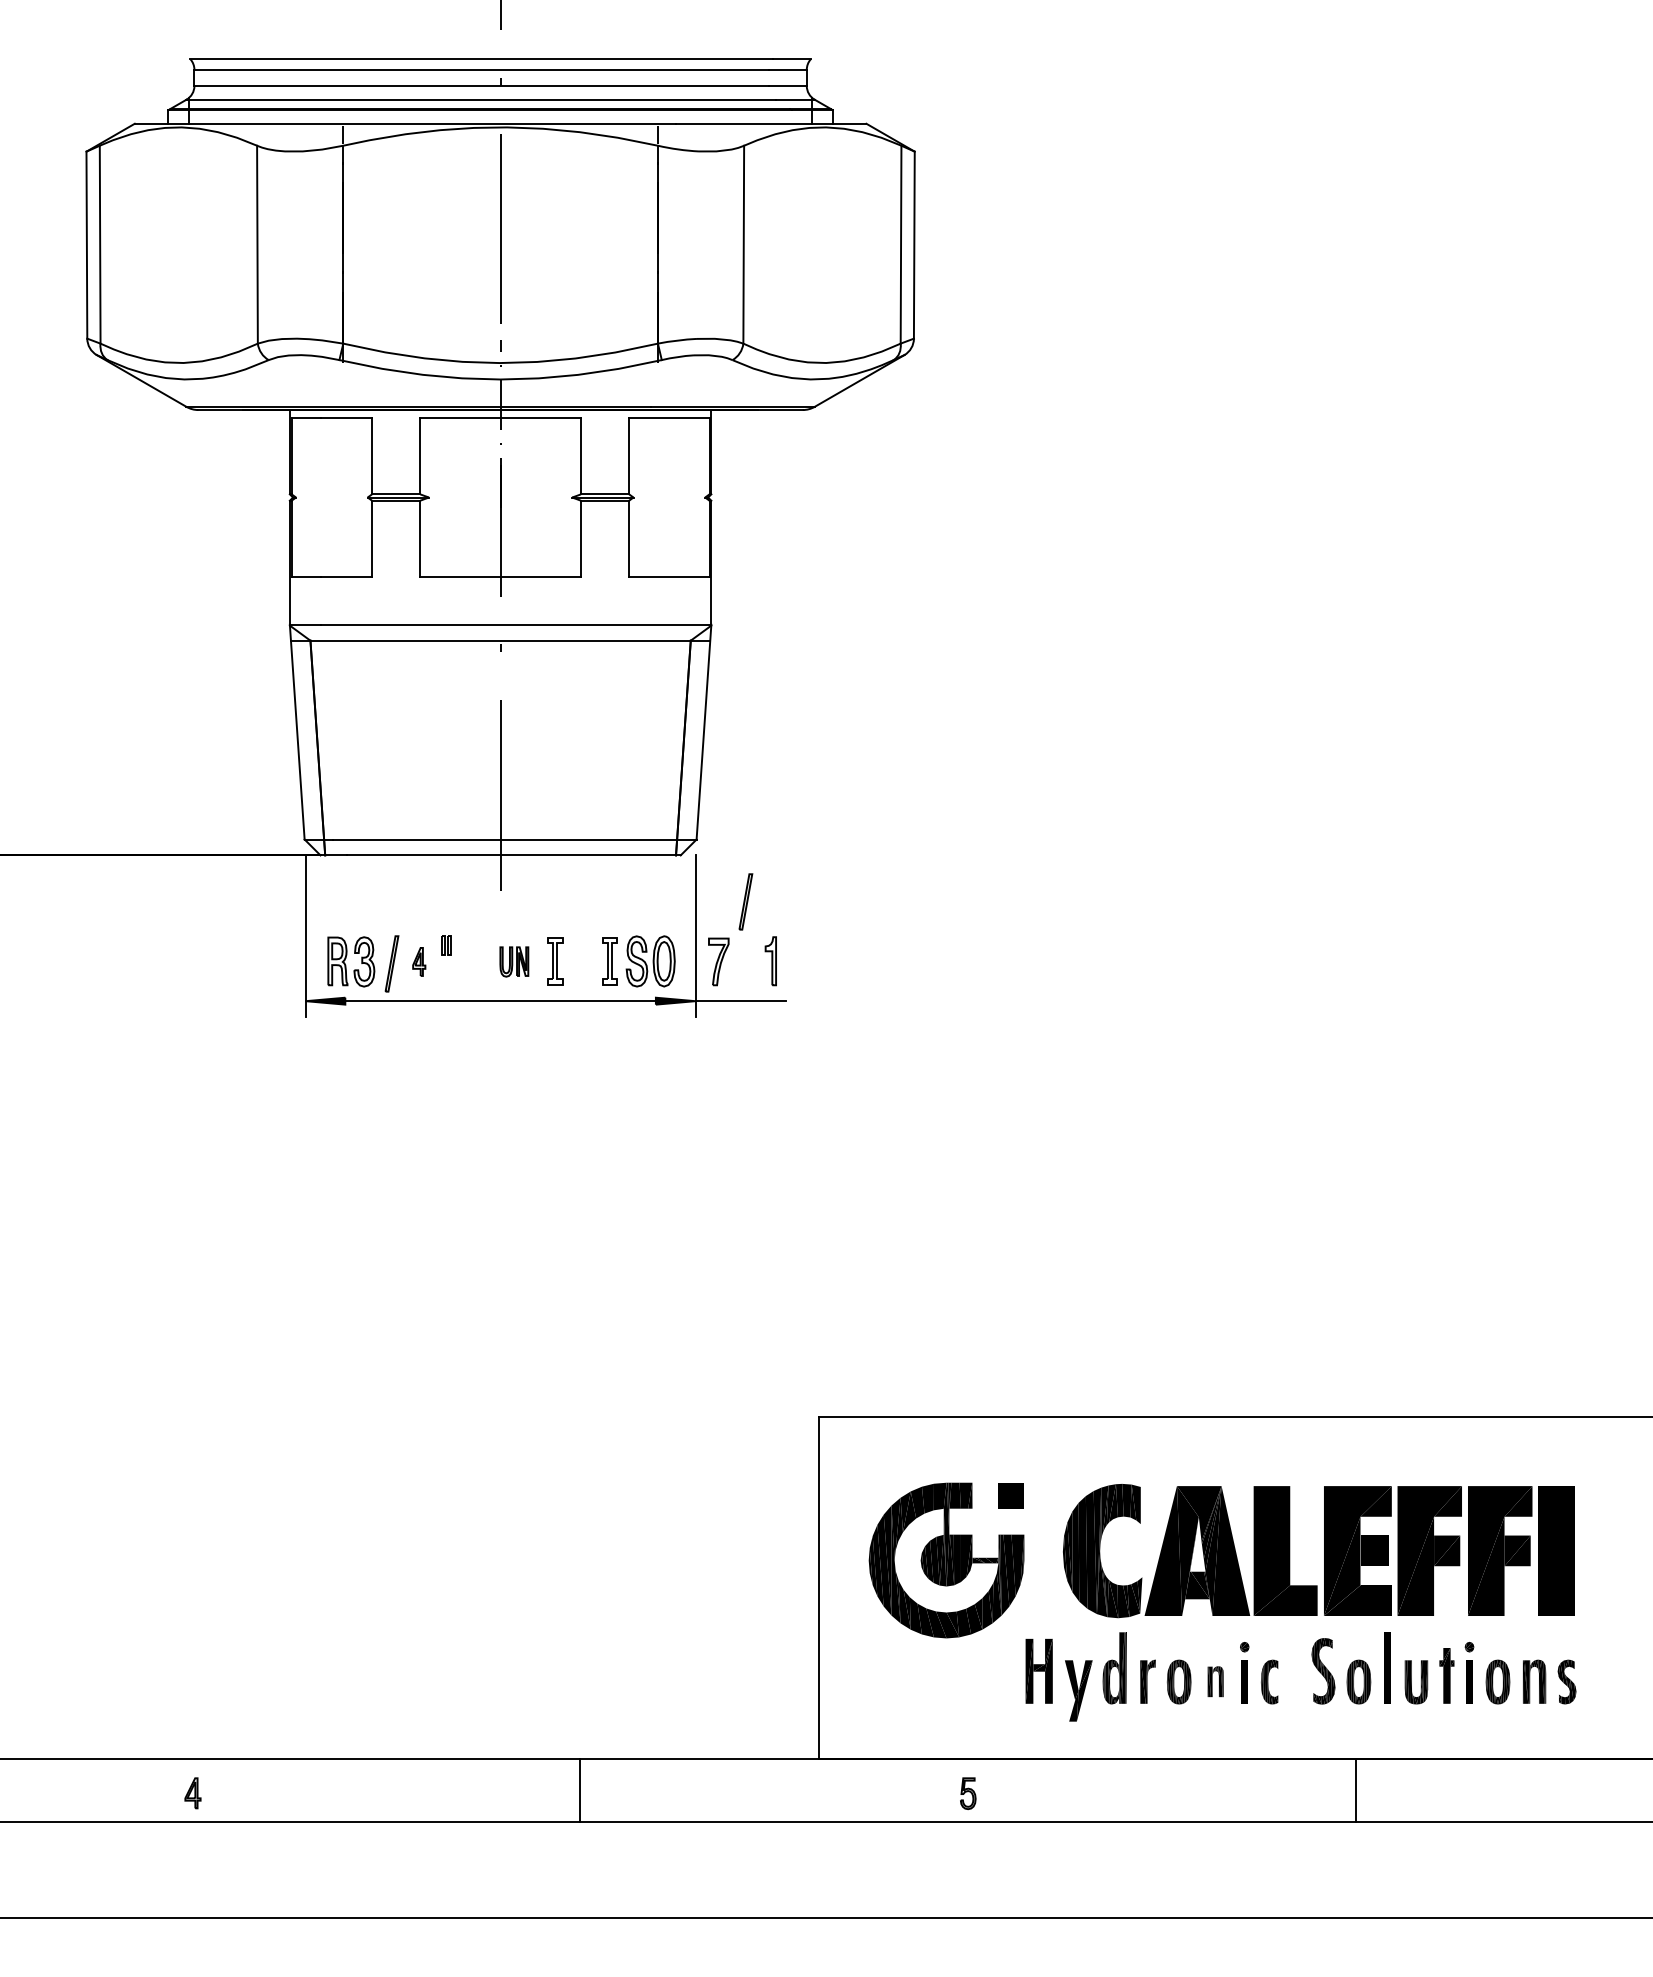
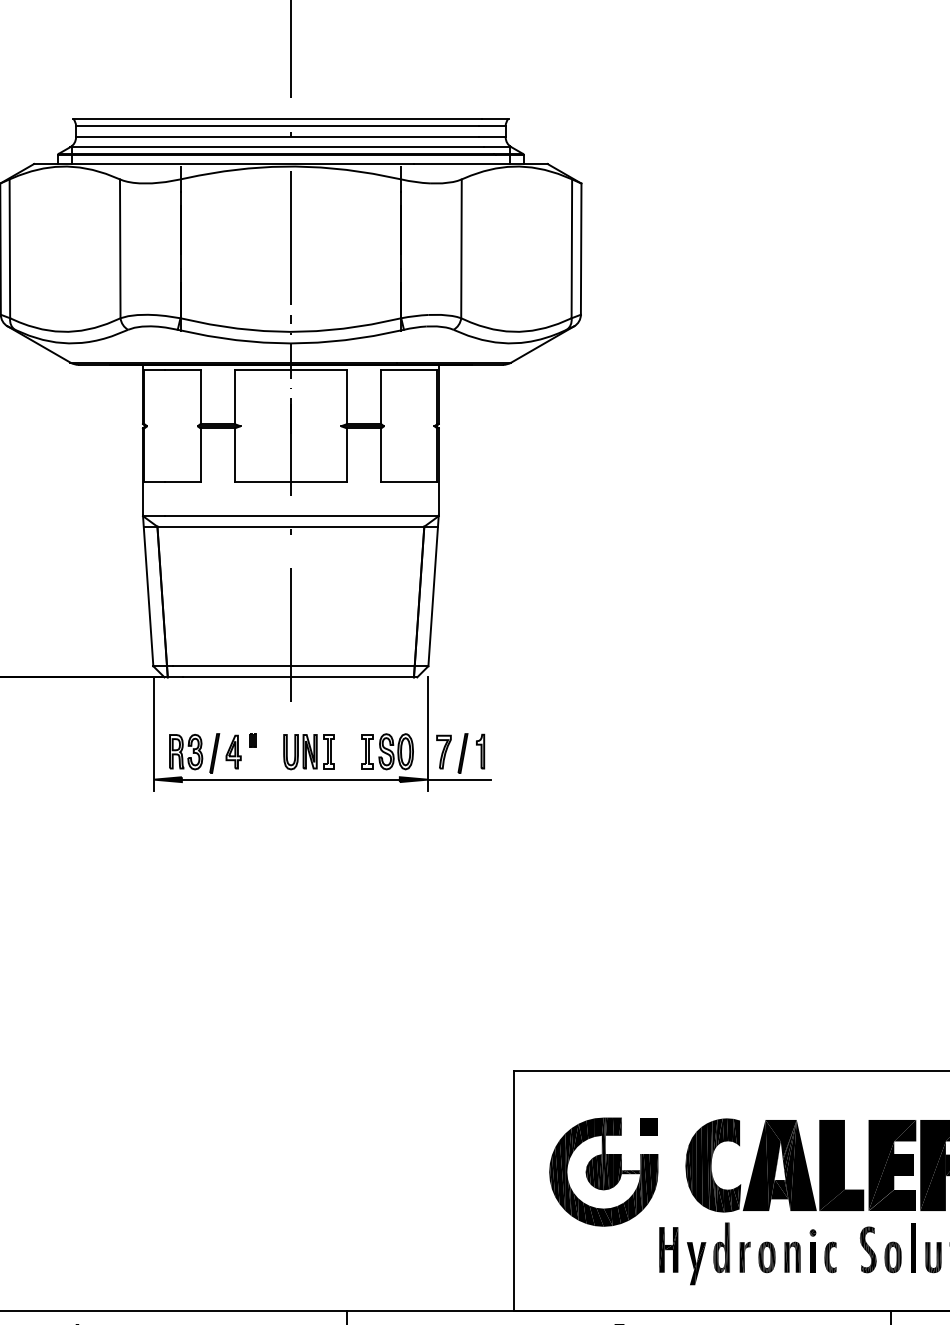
part: (745, 901) -> (462, 753), moved
part: (419, 961) -> (233, 751), size x1.67
part: (514, 961) -> (300, 751), size x1.67
part: (1215, 1681) -> (792, 1257), size x1.43

